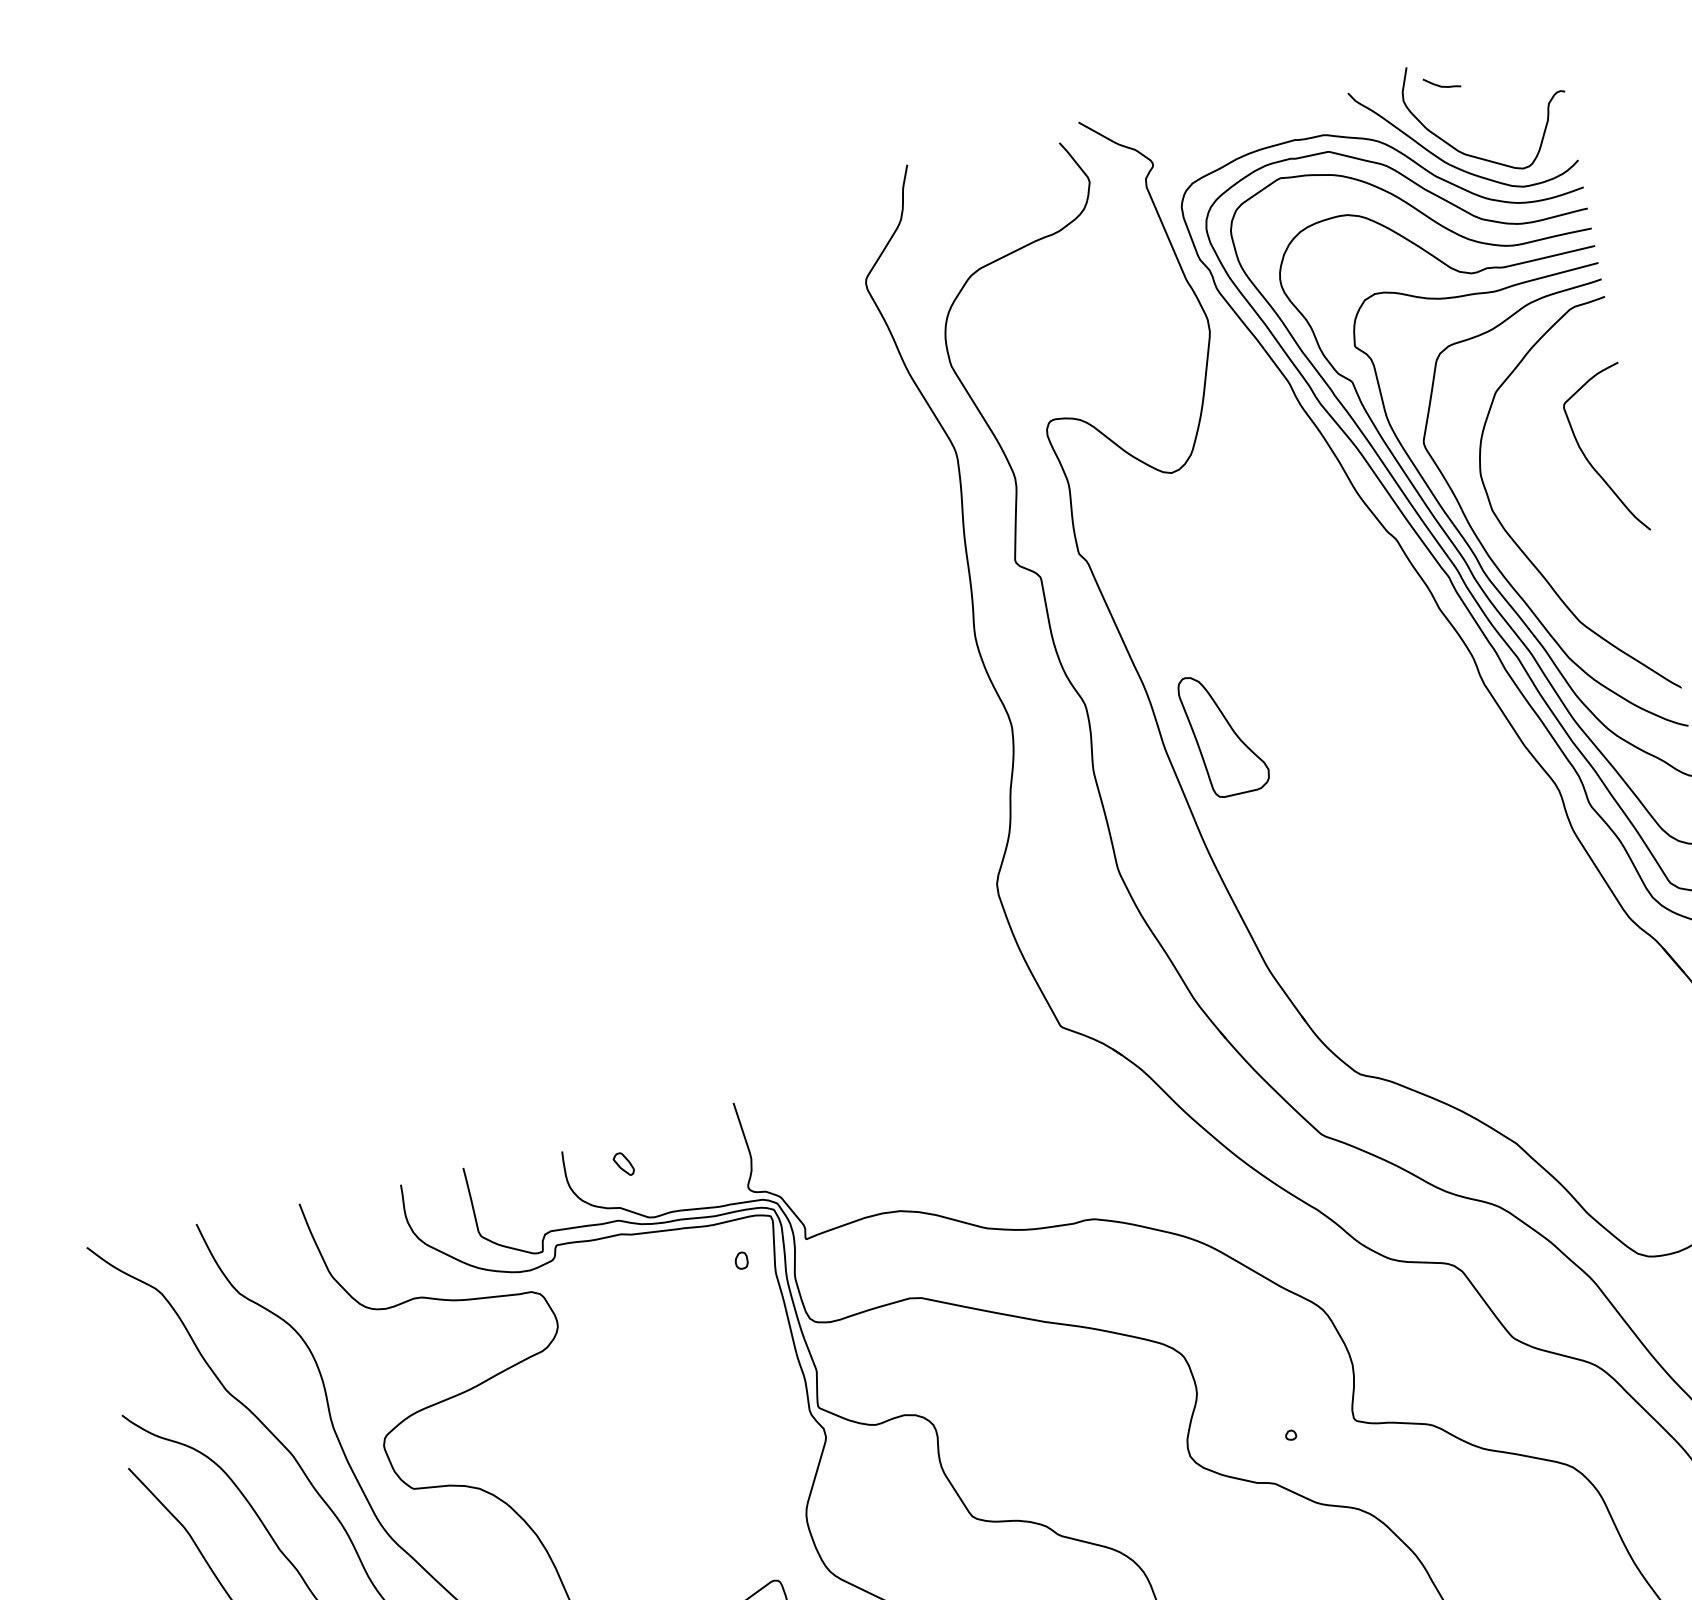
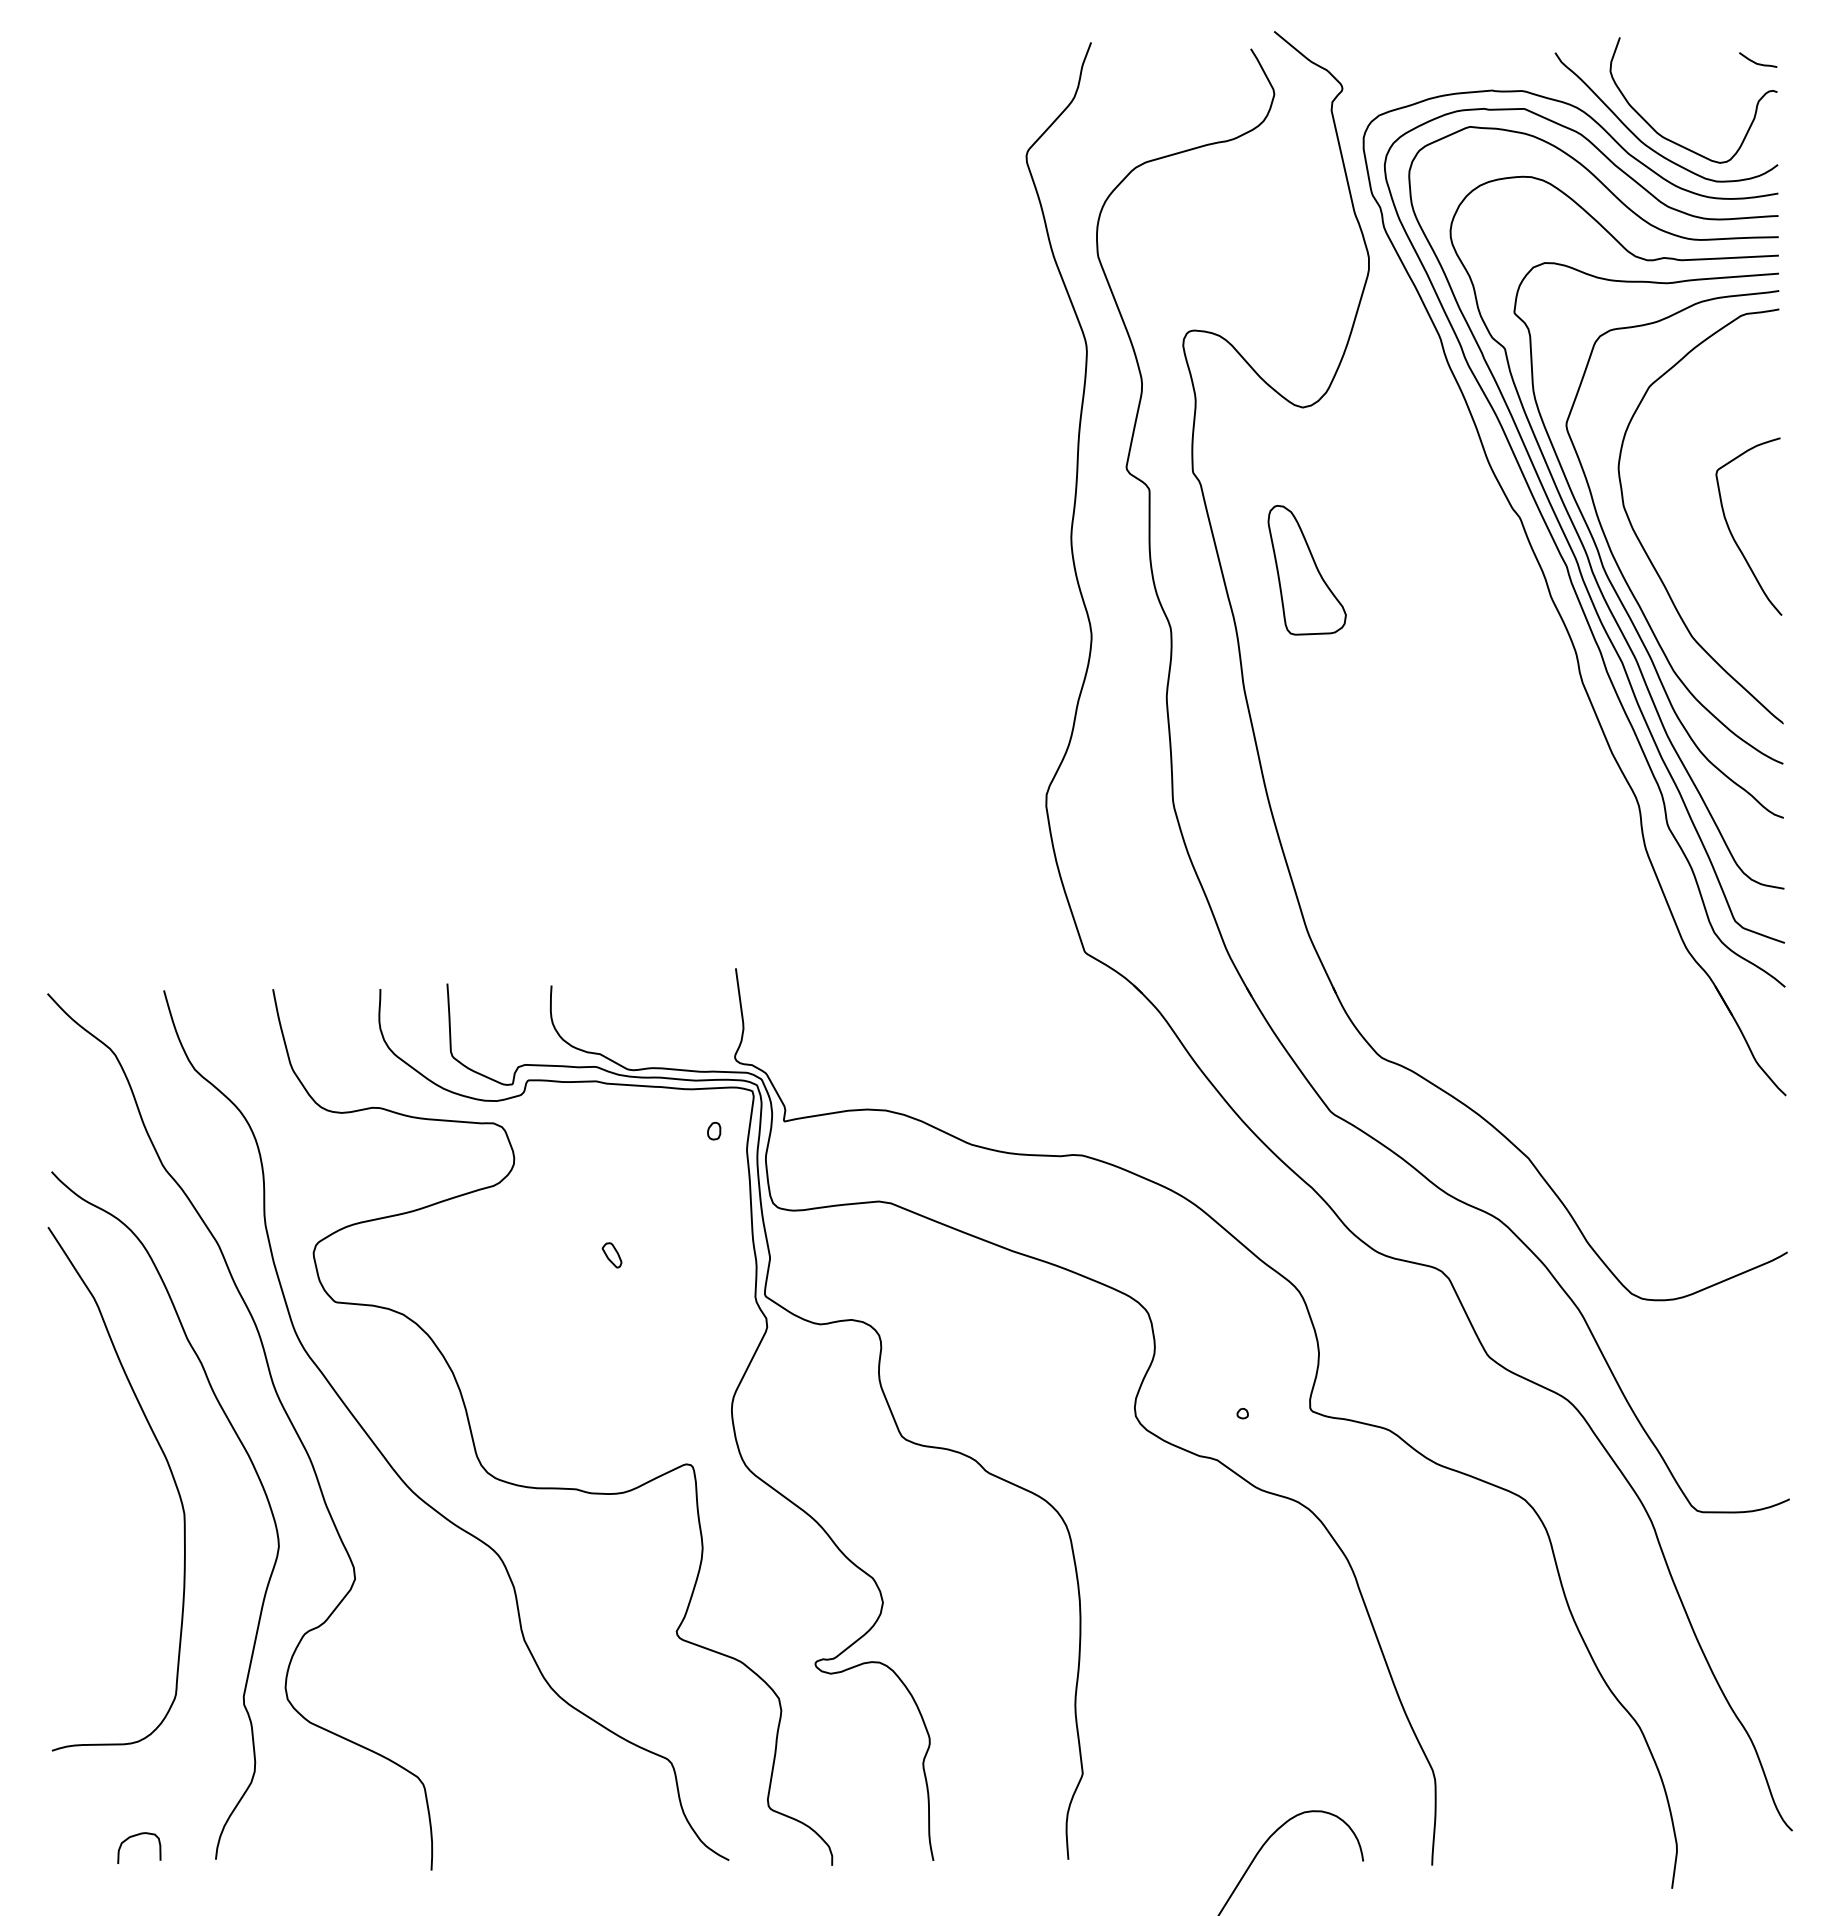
curve: (1440, 85) -> (1756, 62), moved
curve: (1589, 461) -> (1732, 533), moved
part: (1223, 734) -> (1306, 570), moved
part: (623, 1164) -> (611, 1255), moved

